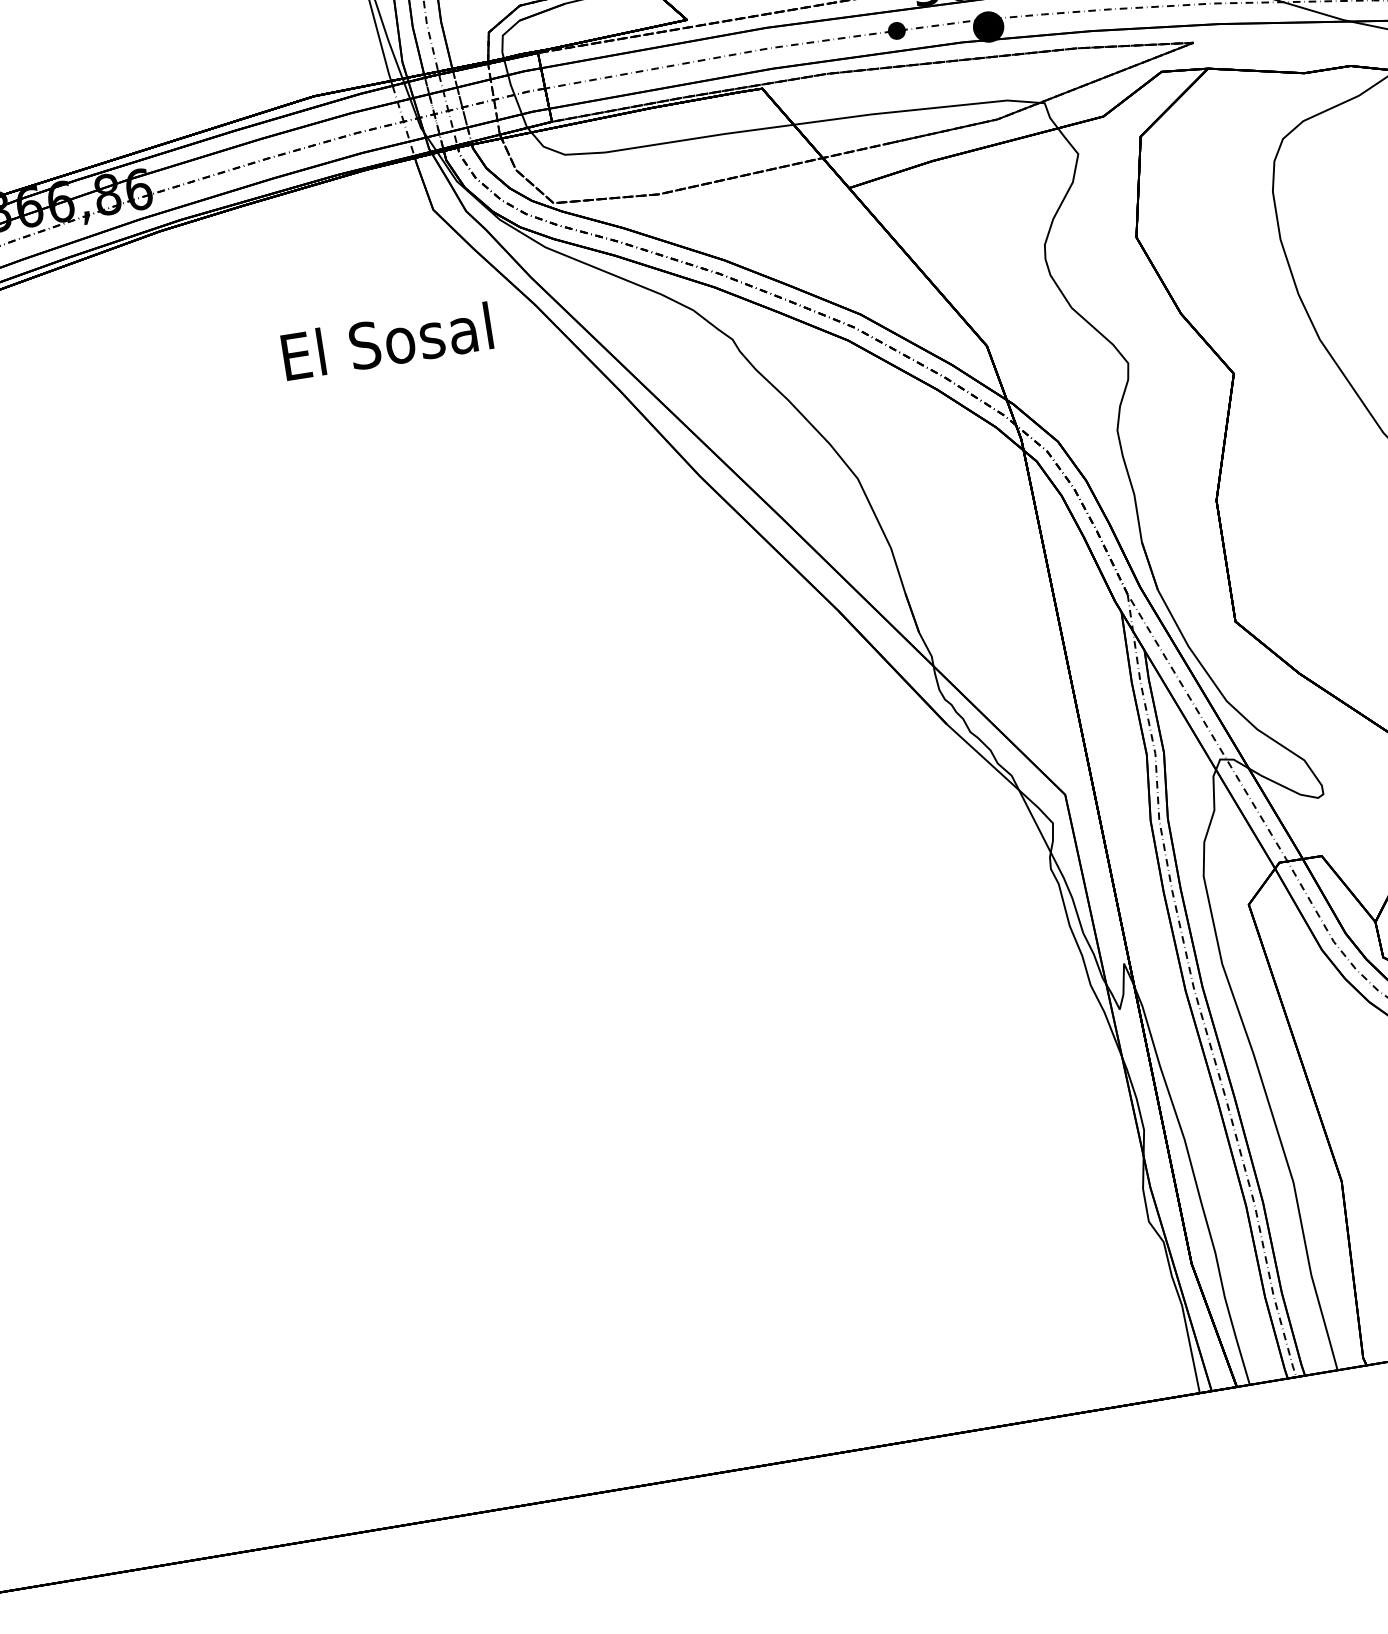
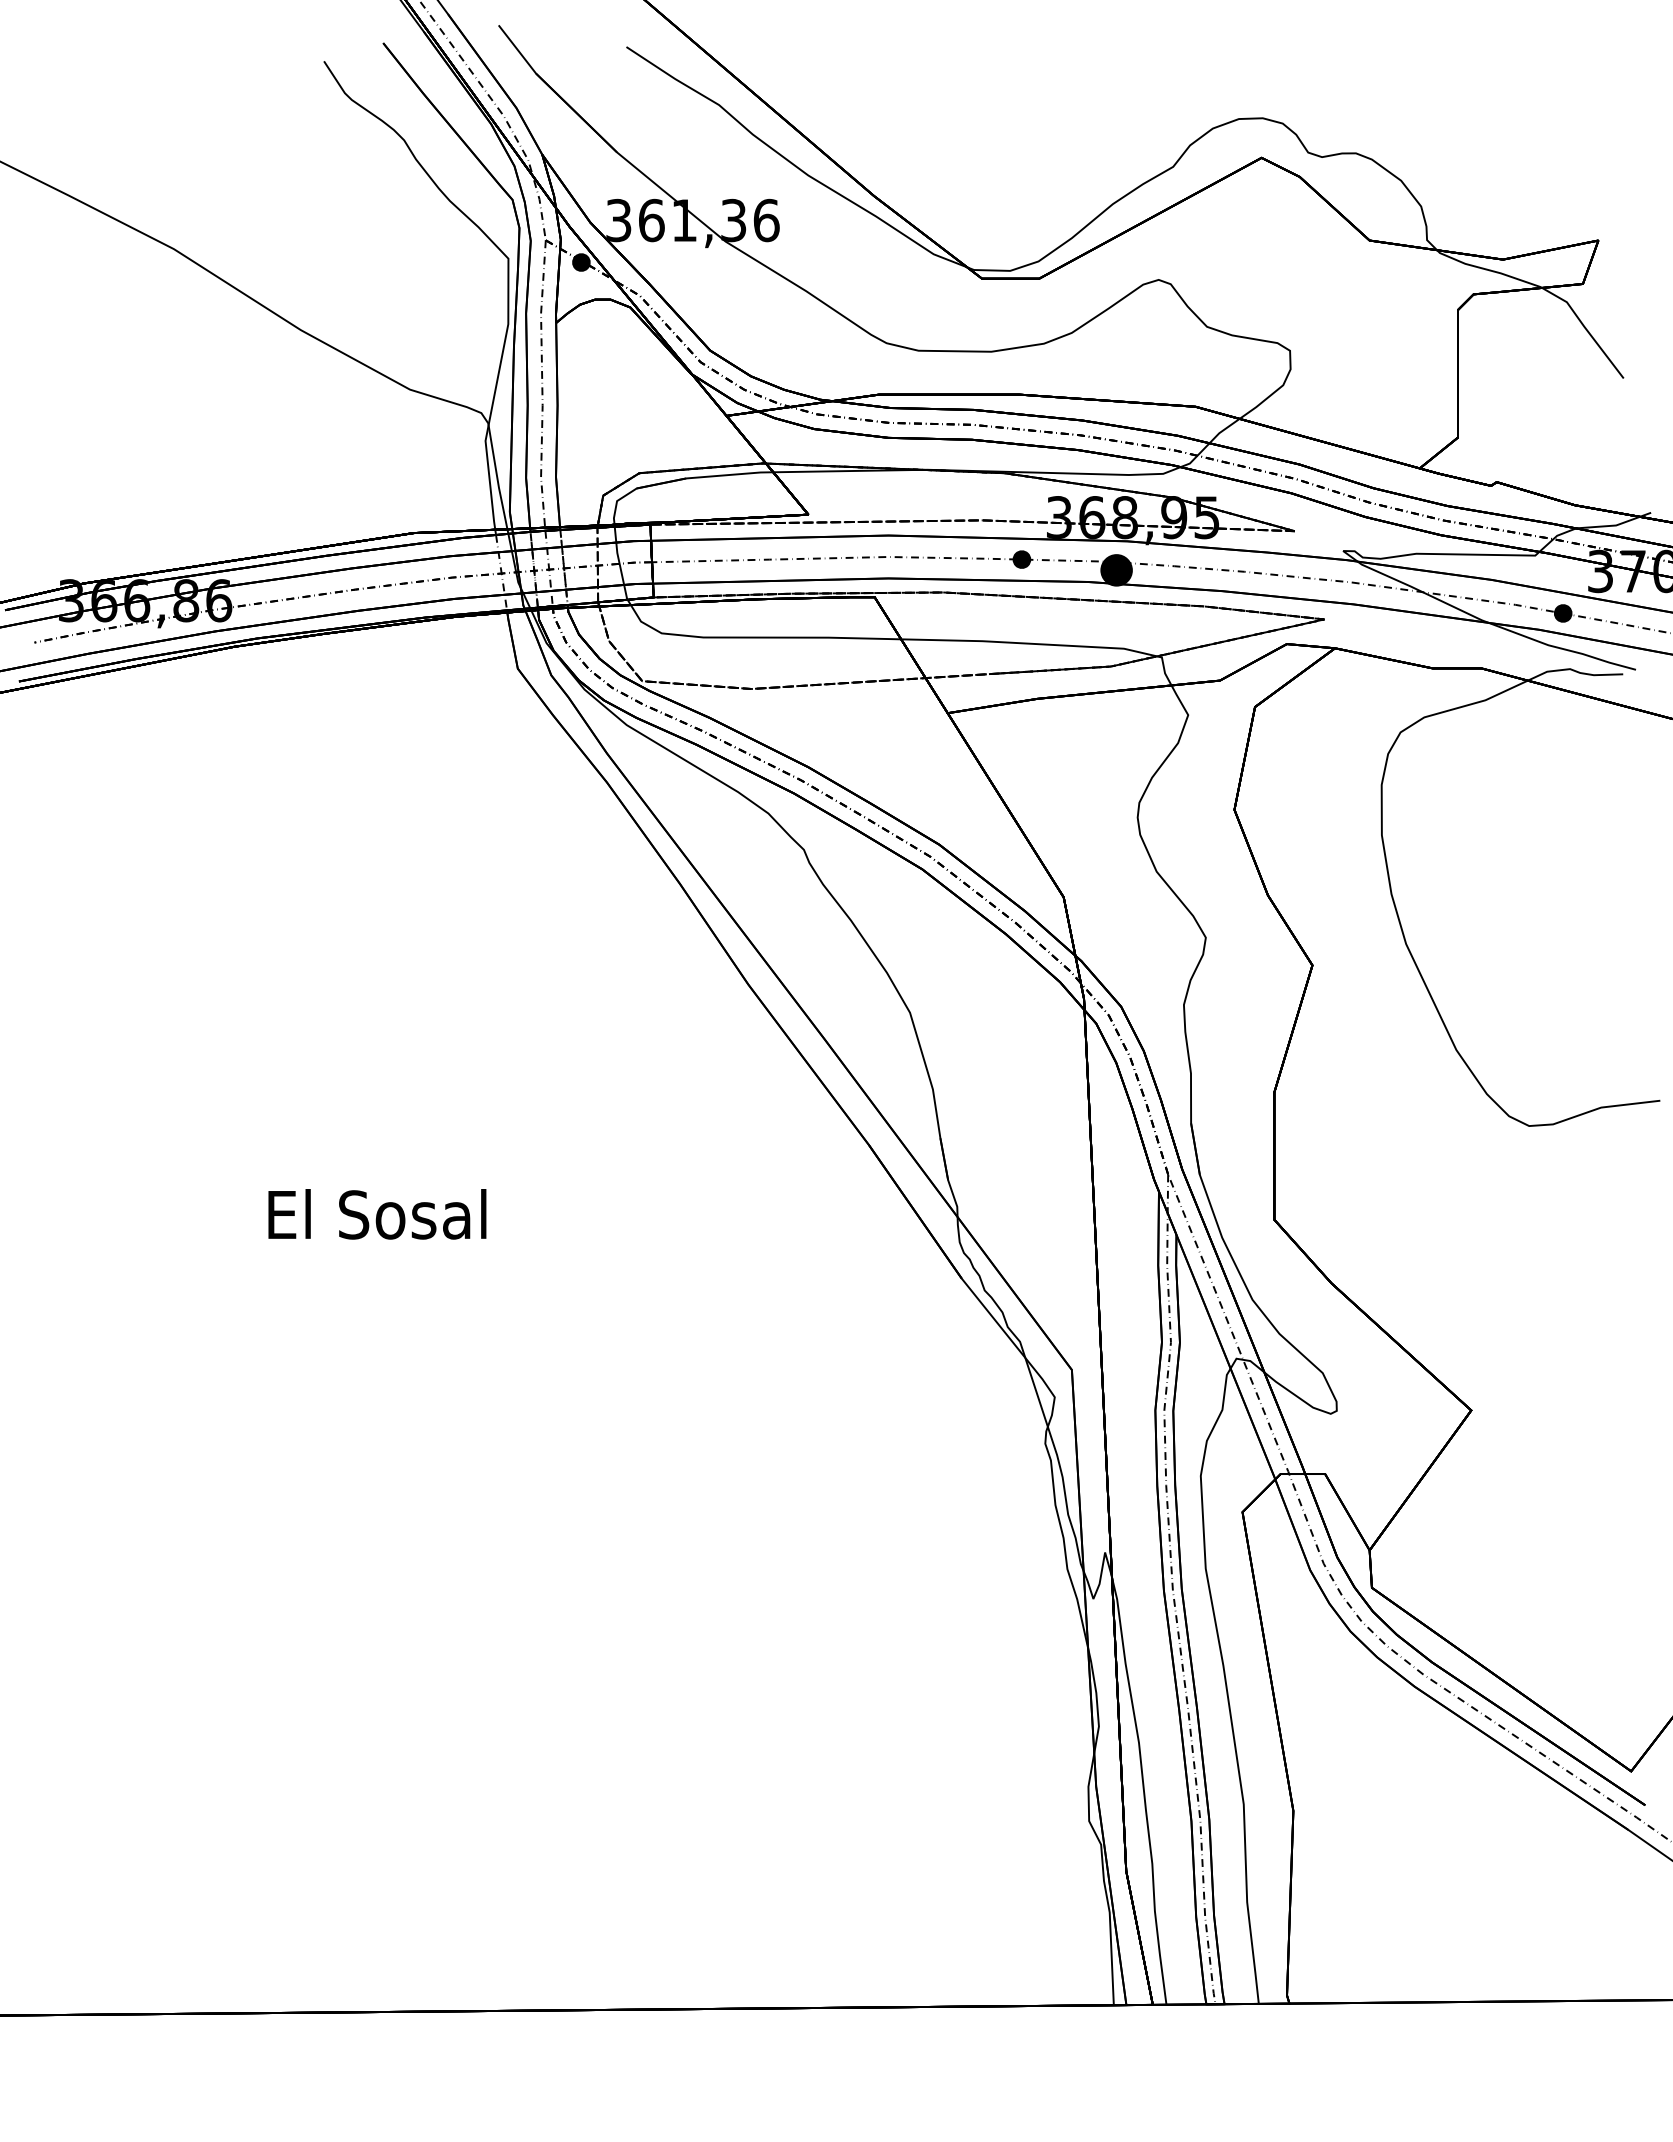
text: (387, 341) -> (377, 1214), moved

